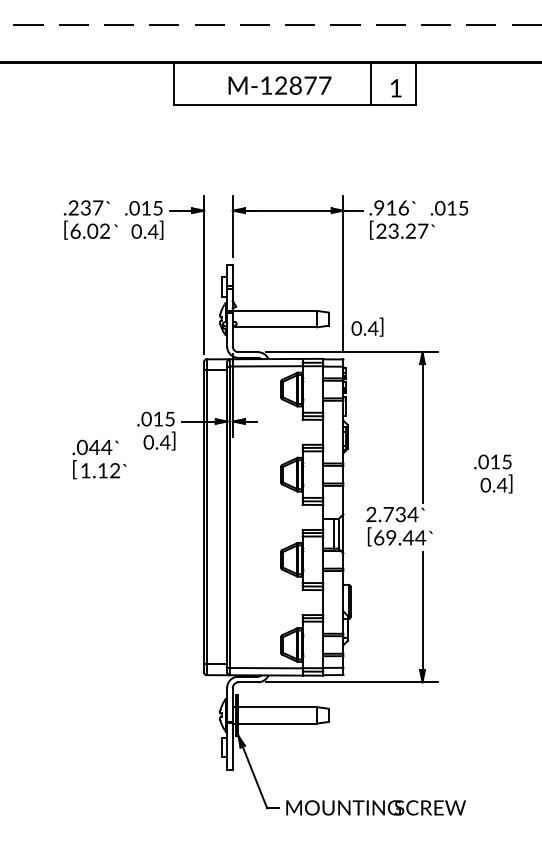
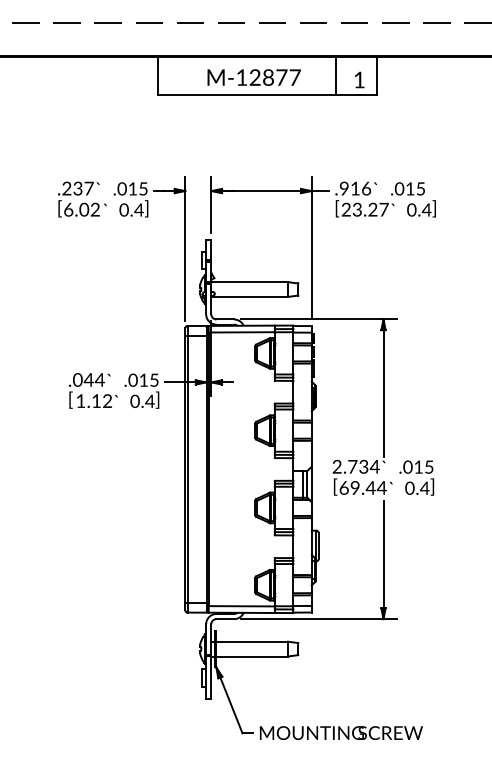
text: (367, 326) -> (421, 208), moved
text: (99, 459) -> (93, 390), moved
text: (493, 473) -> (416, 477), moved

